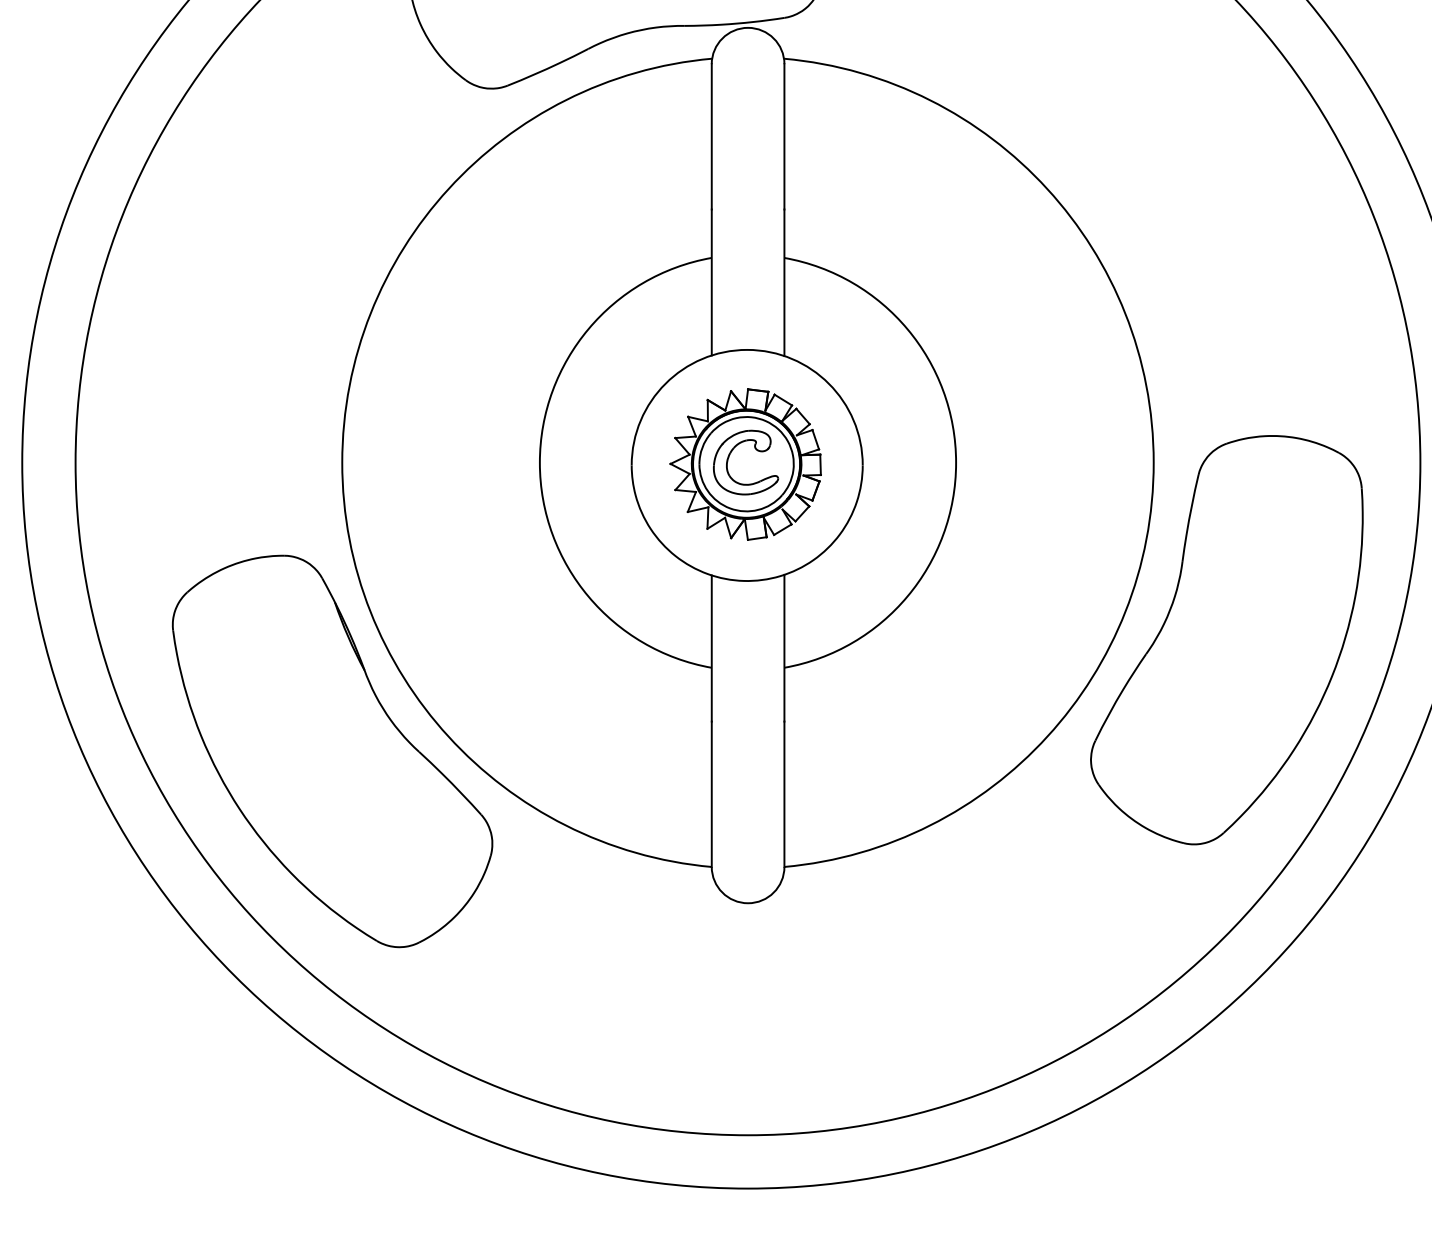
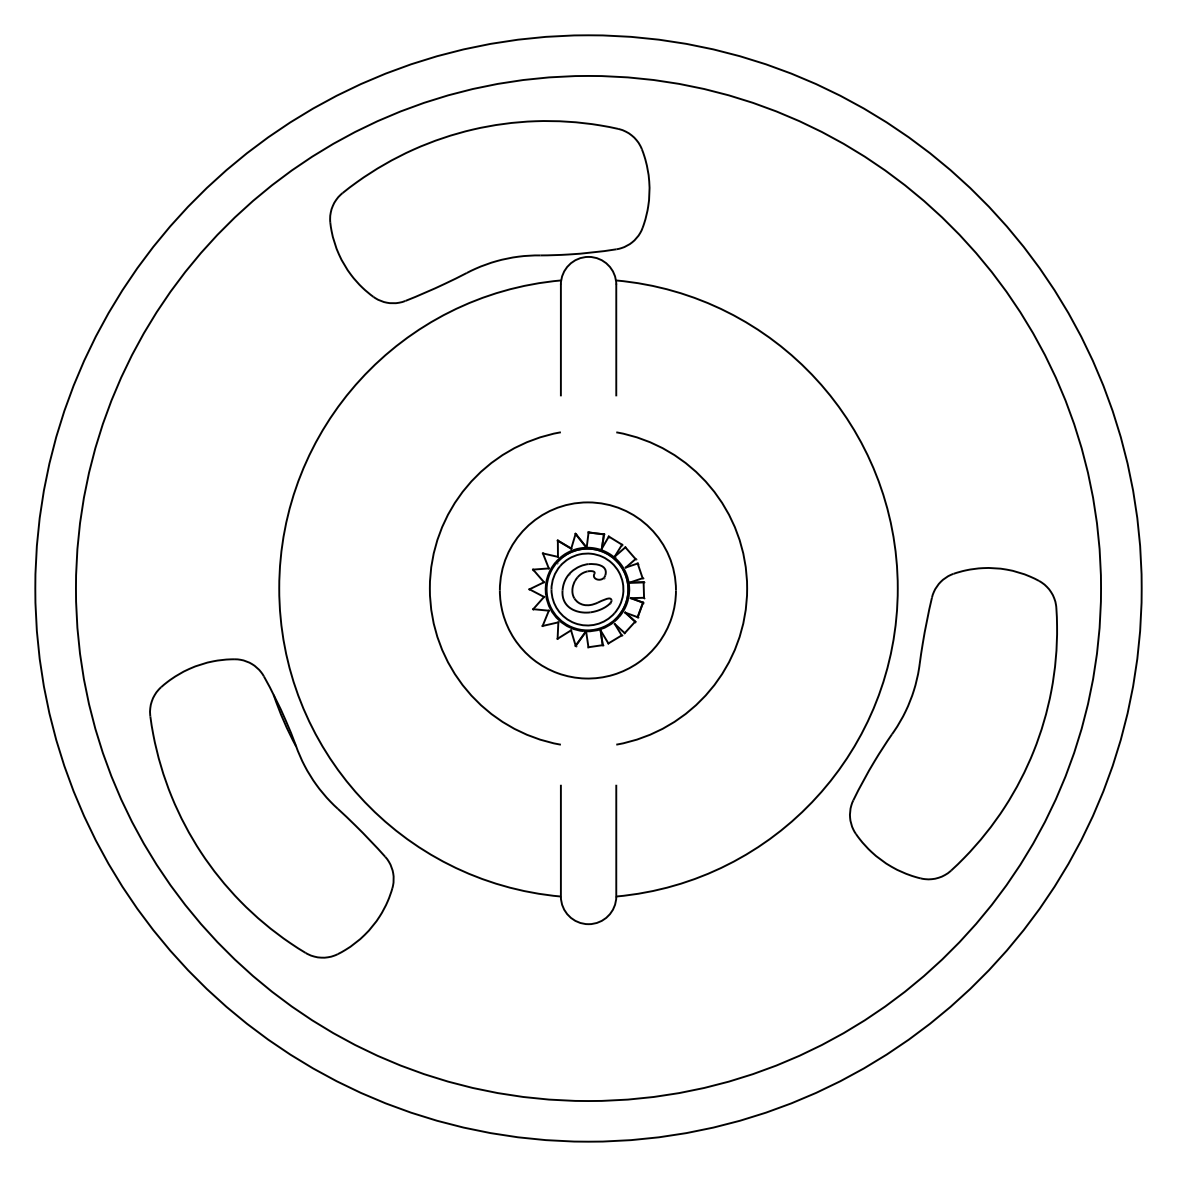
line: (711, 281) -> (560, 450), removed
line: (784, 283) -> (616, 451), removed
line: (711, 647) -> (560, 729), removed
line: (784, 647) -> (616, 729), removed

